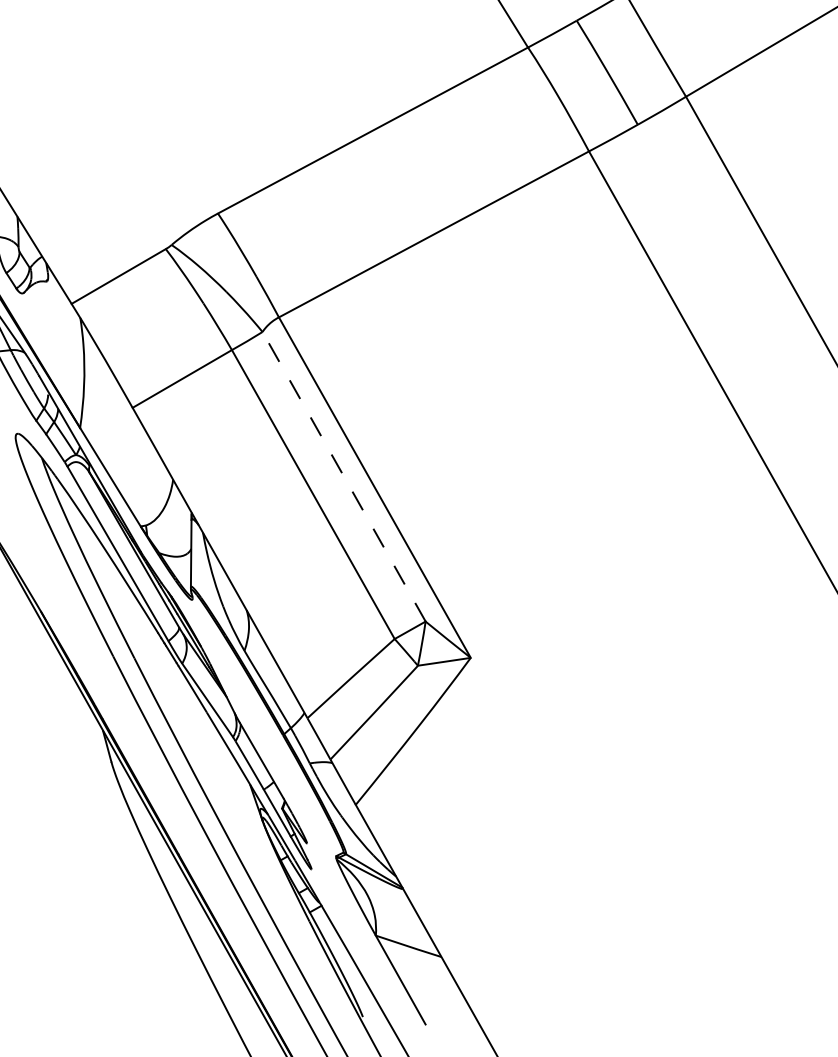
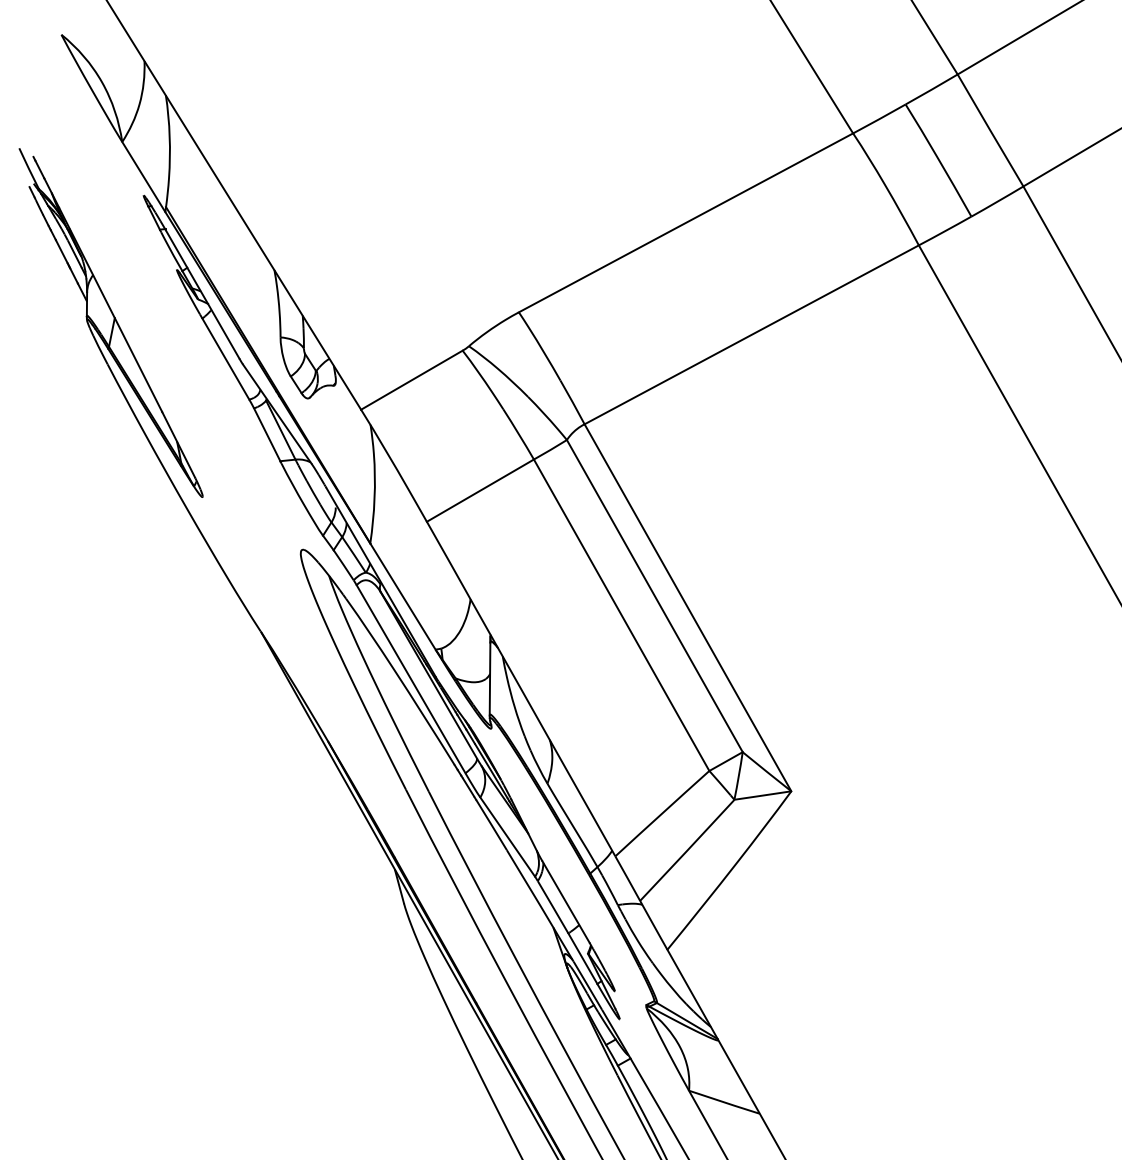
line: (343, 476) -> (654, 595), dashed -> solid

